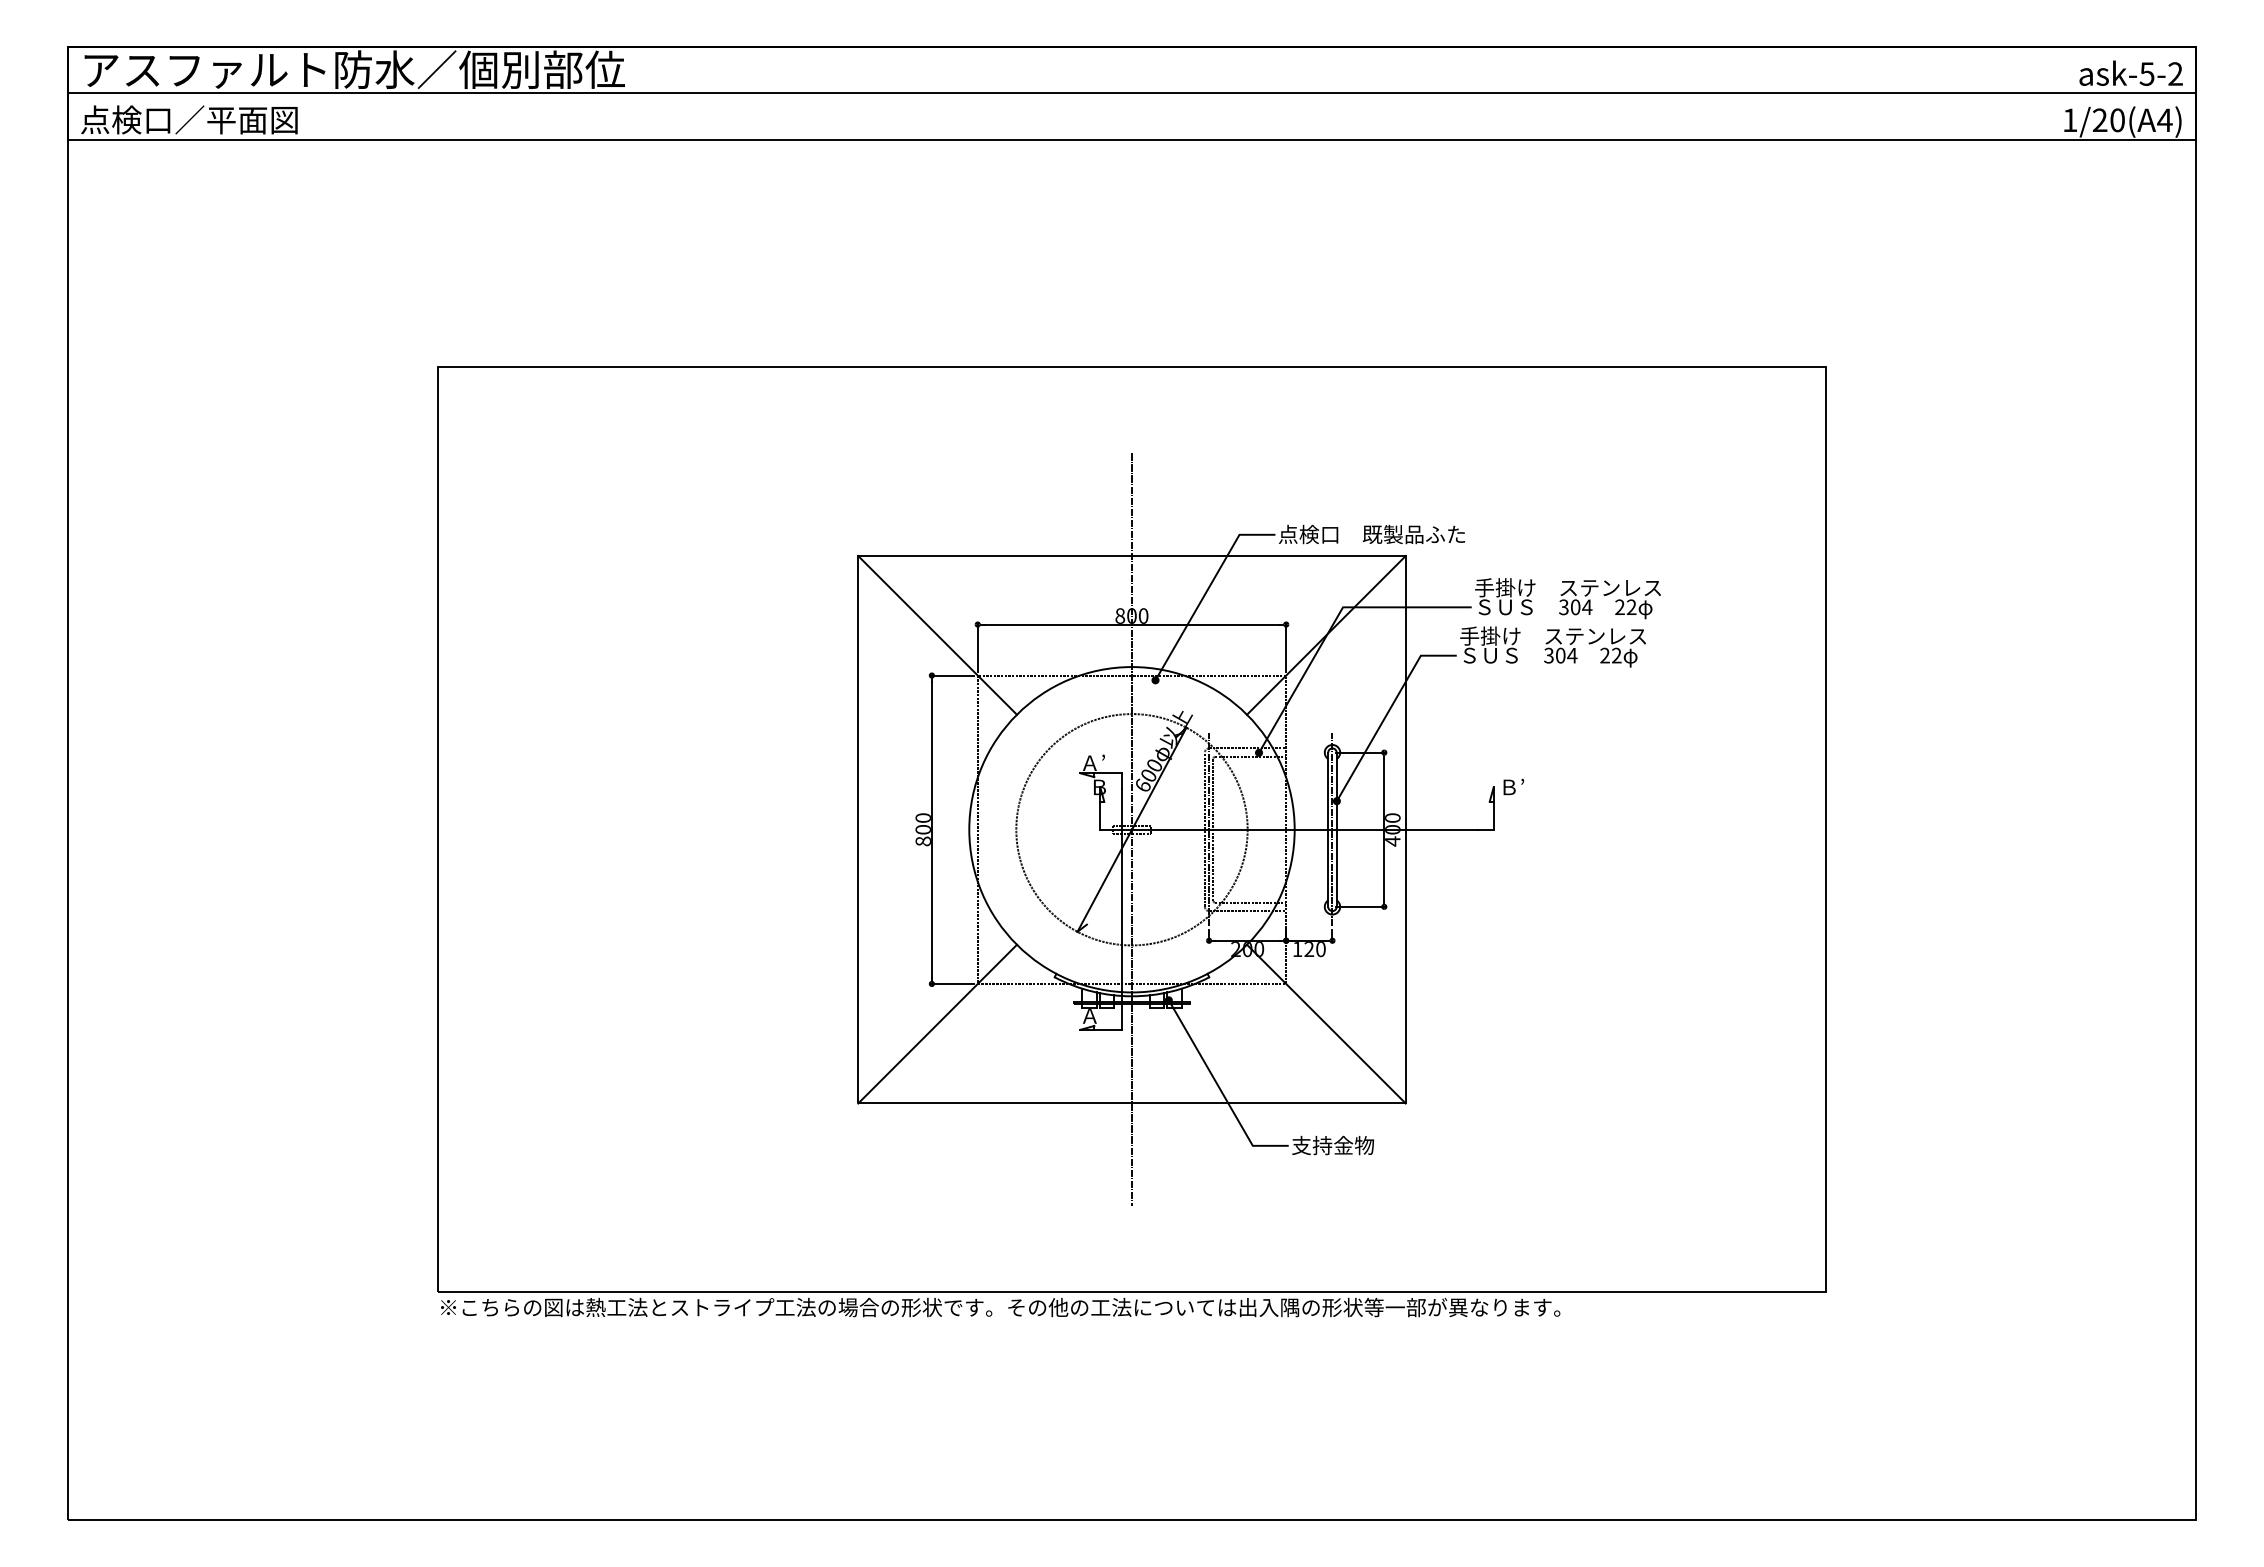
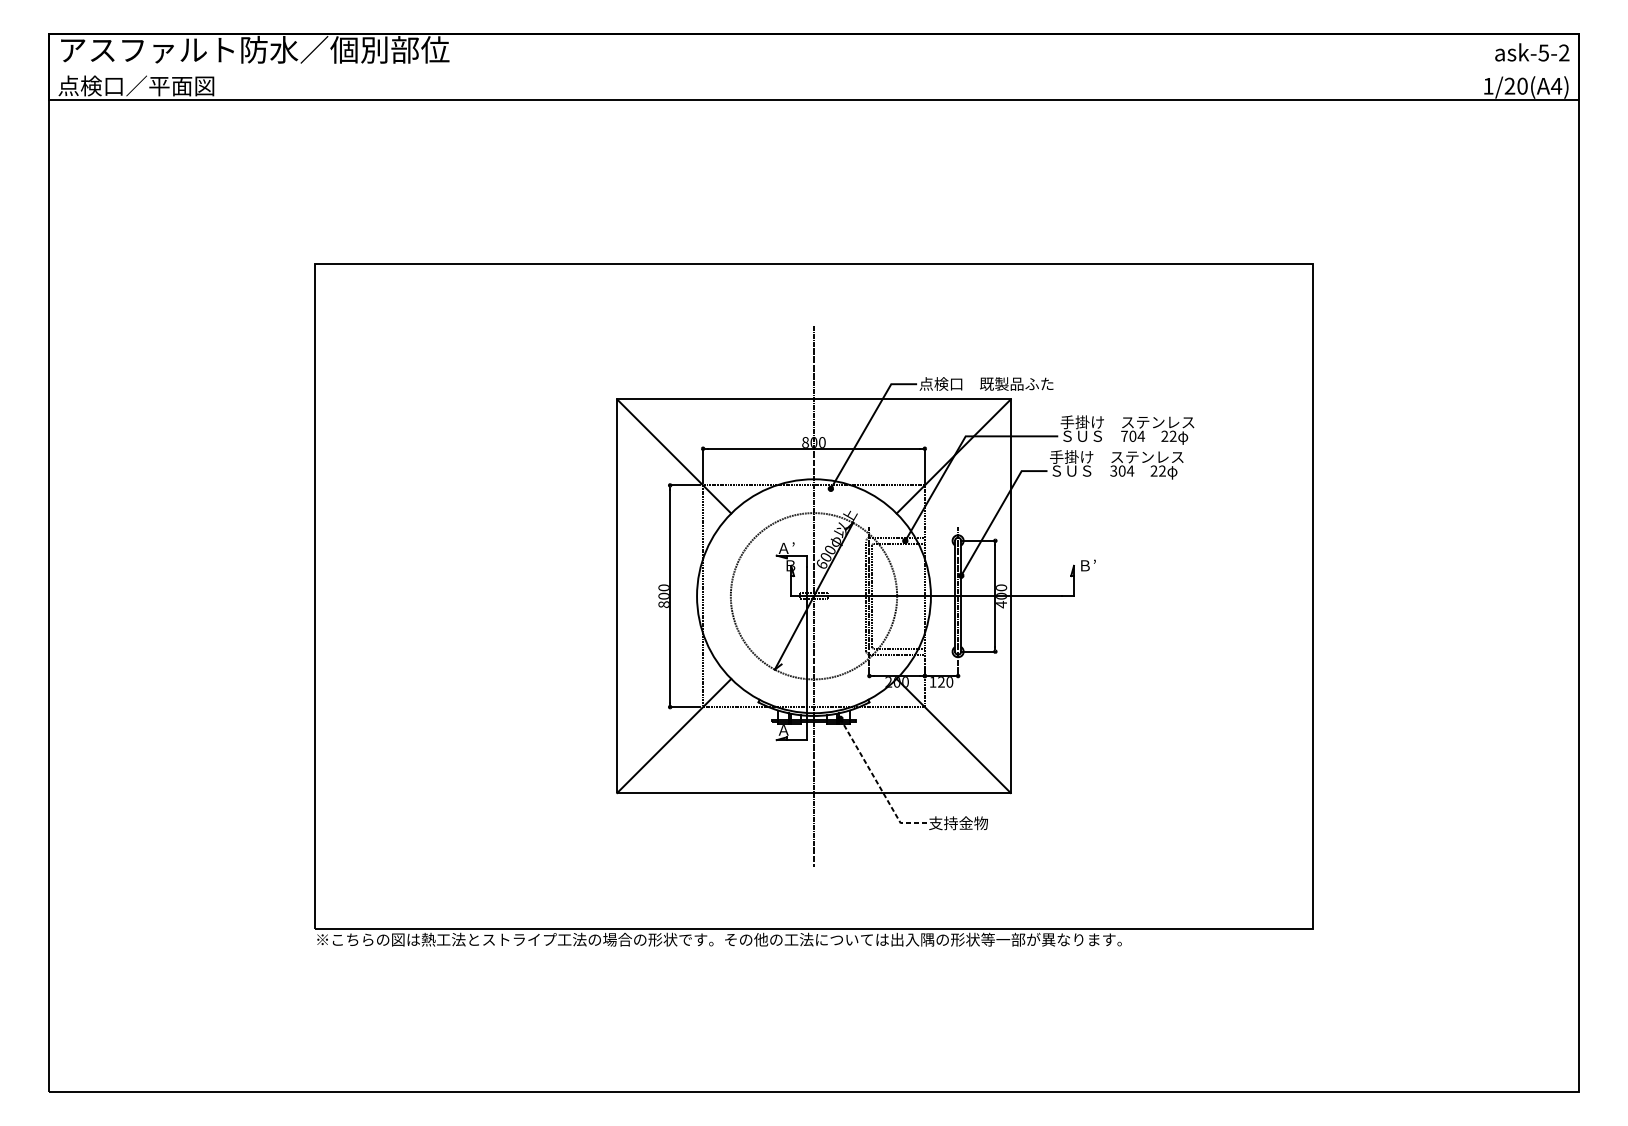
line: (1131, 93) -> (813, 66), removed
text: (1563, 607) -> (1124, 436), 304 -> 704
line: (1220, 1089) -> (877, 782), solid -> dashed

